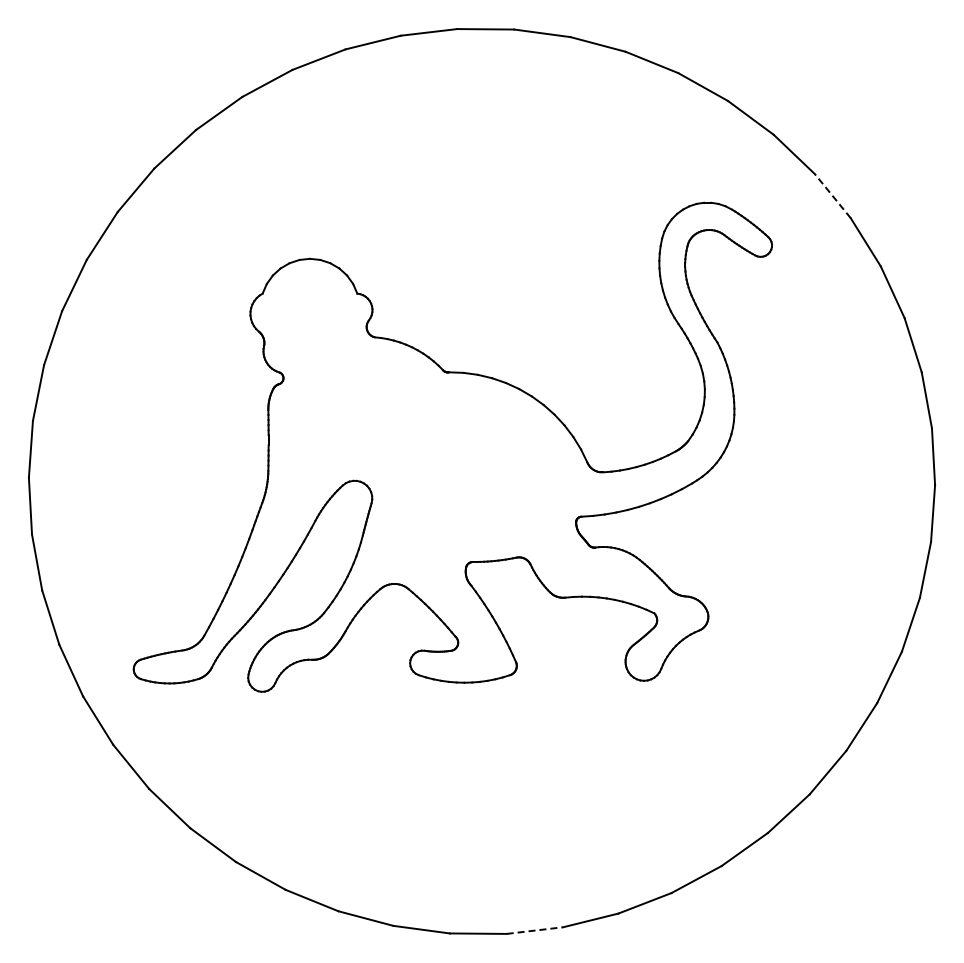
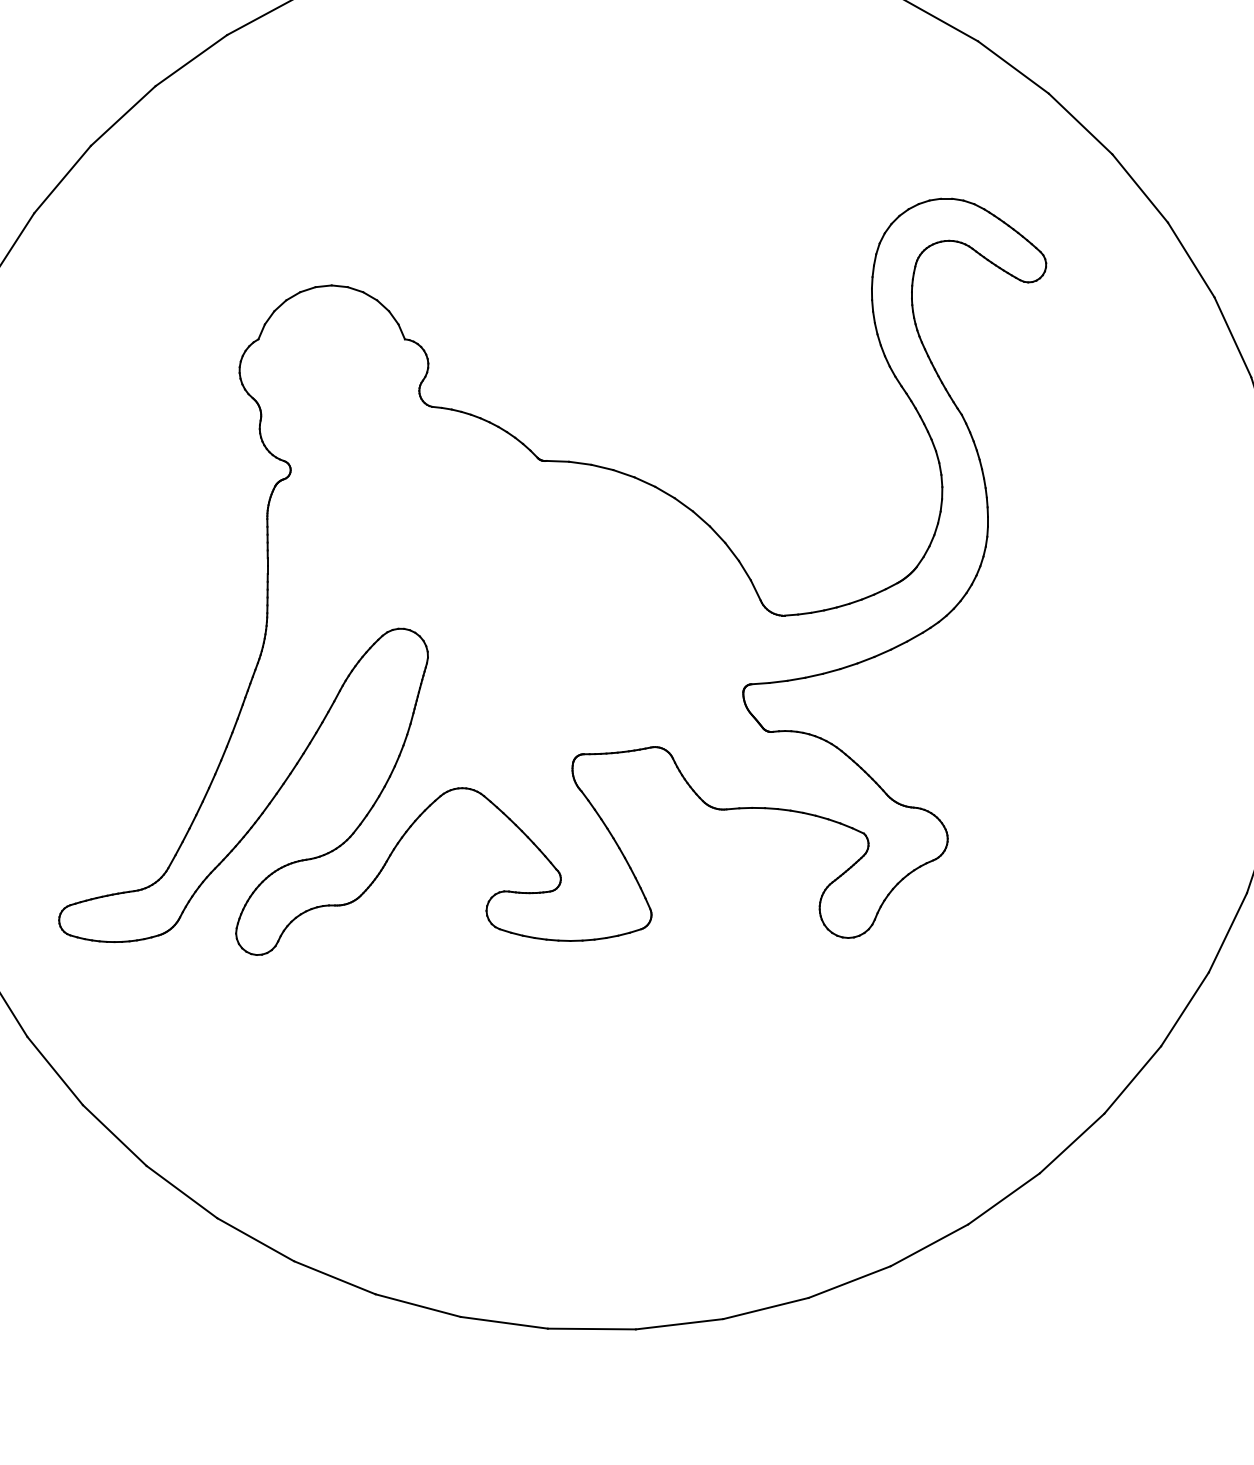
line: (832, 195) -> (1139, 187), dashed -> solid
line: (535, 930) -> (680, 1324), dashed -> solid

